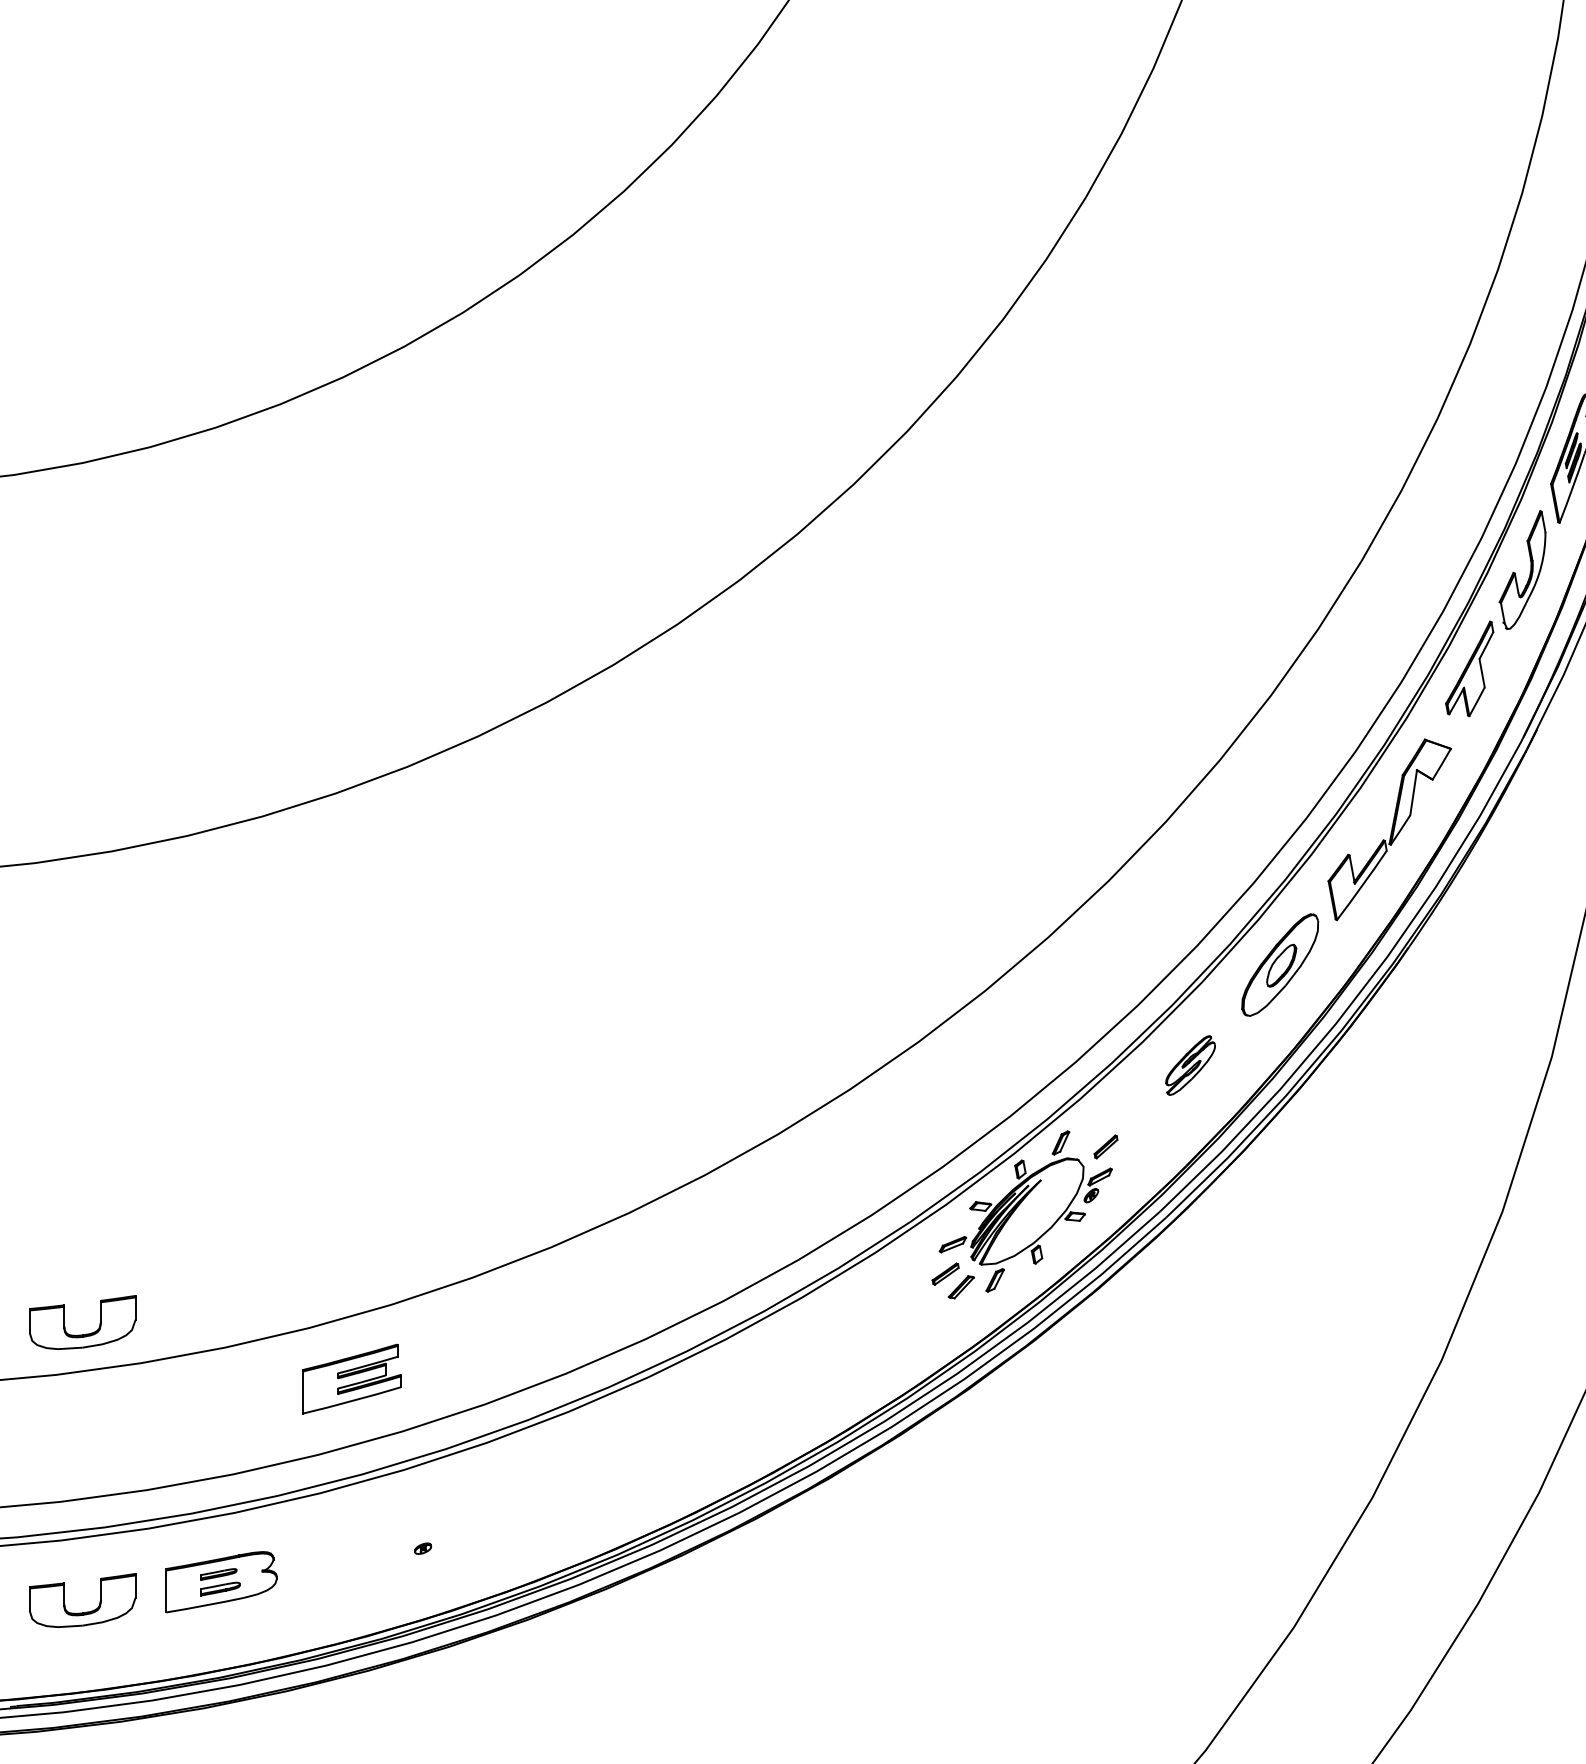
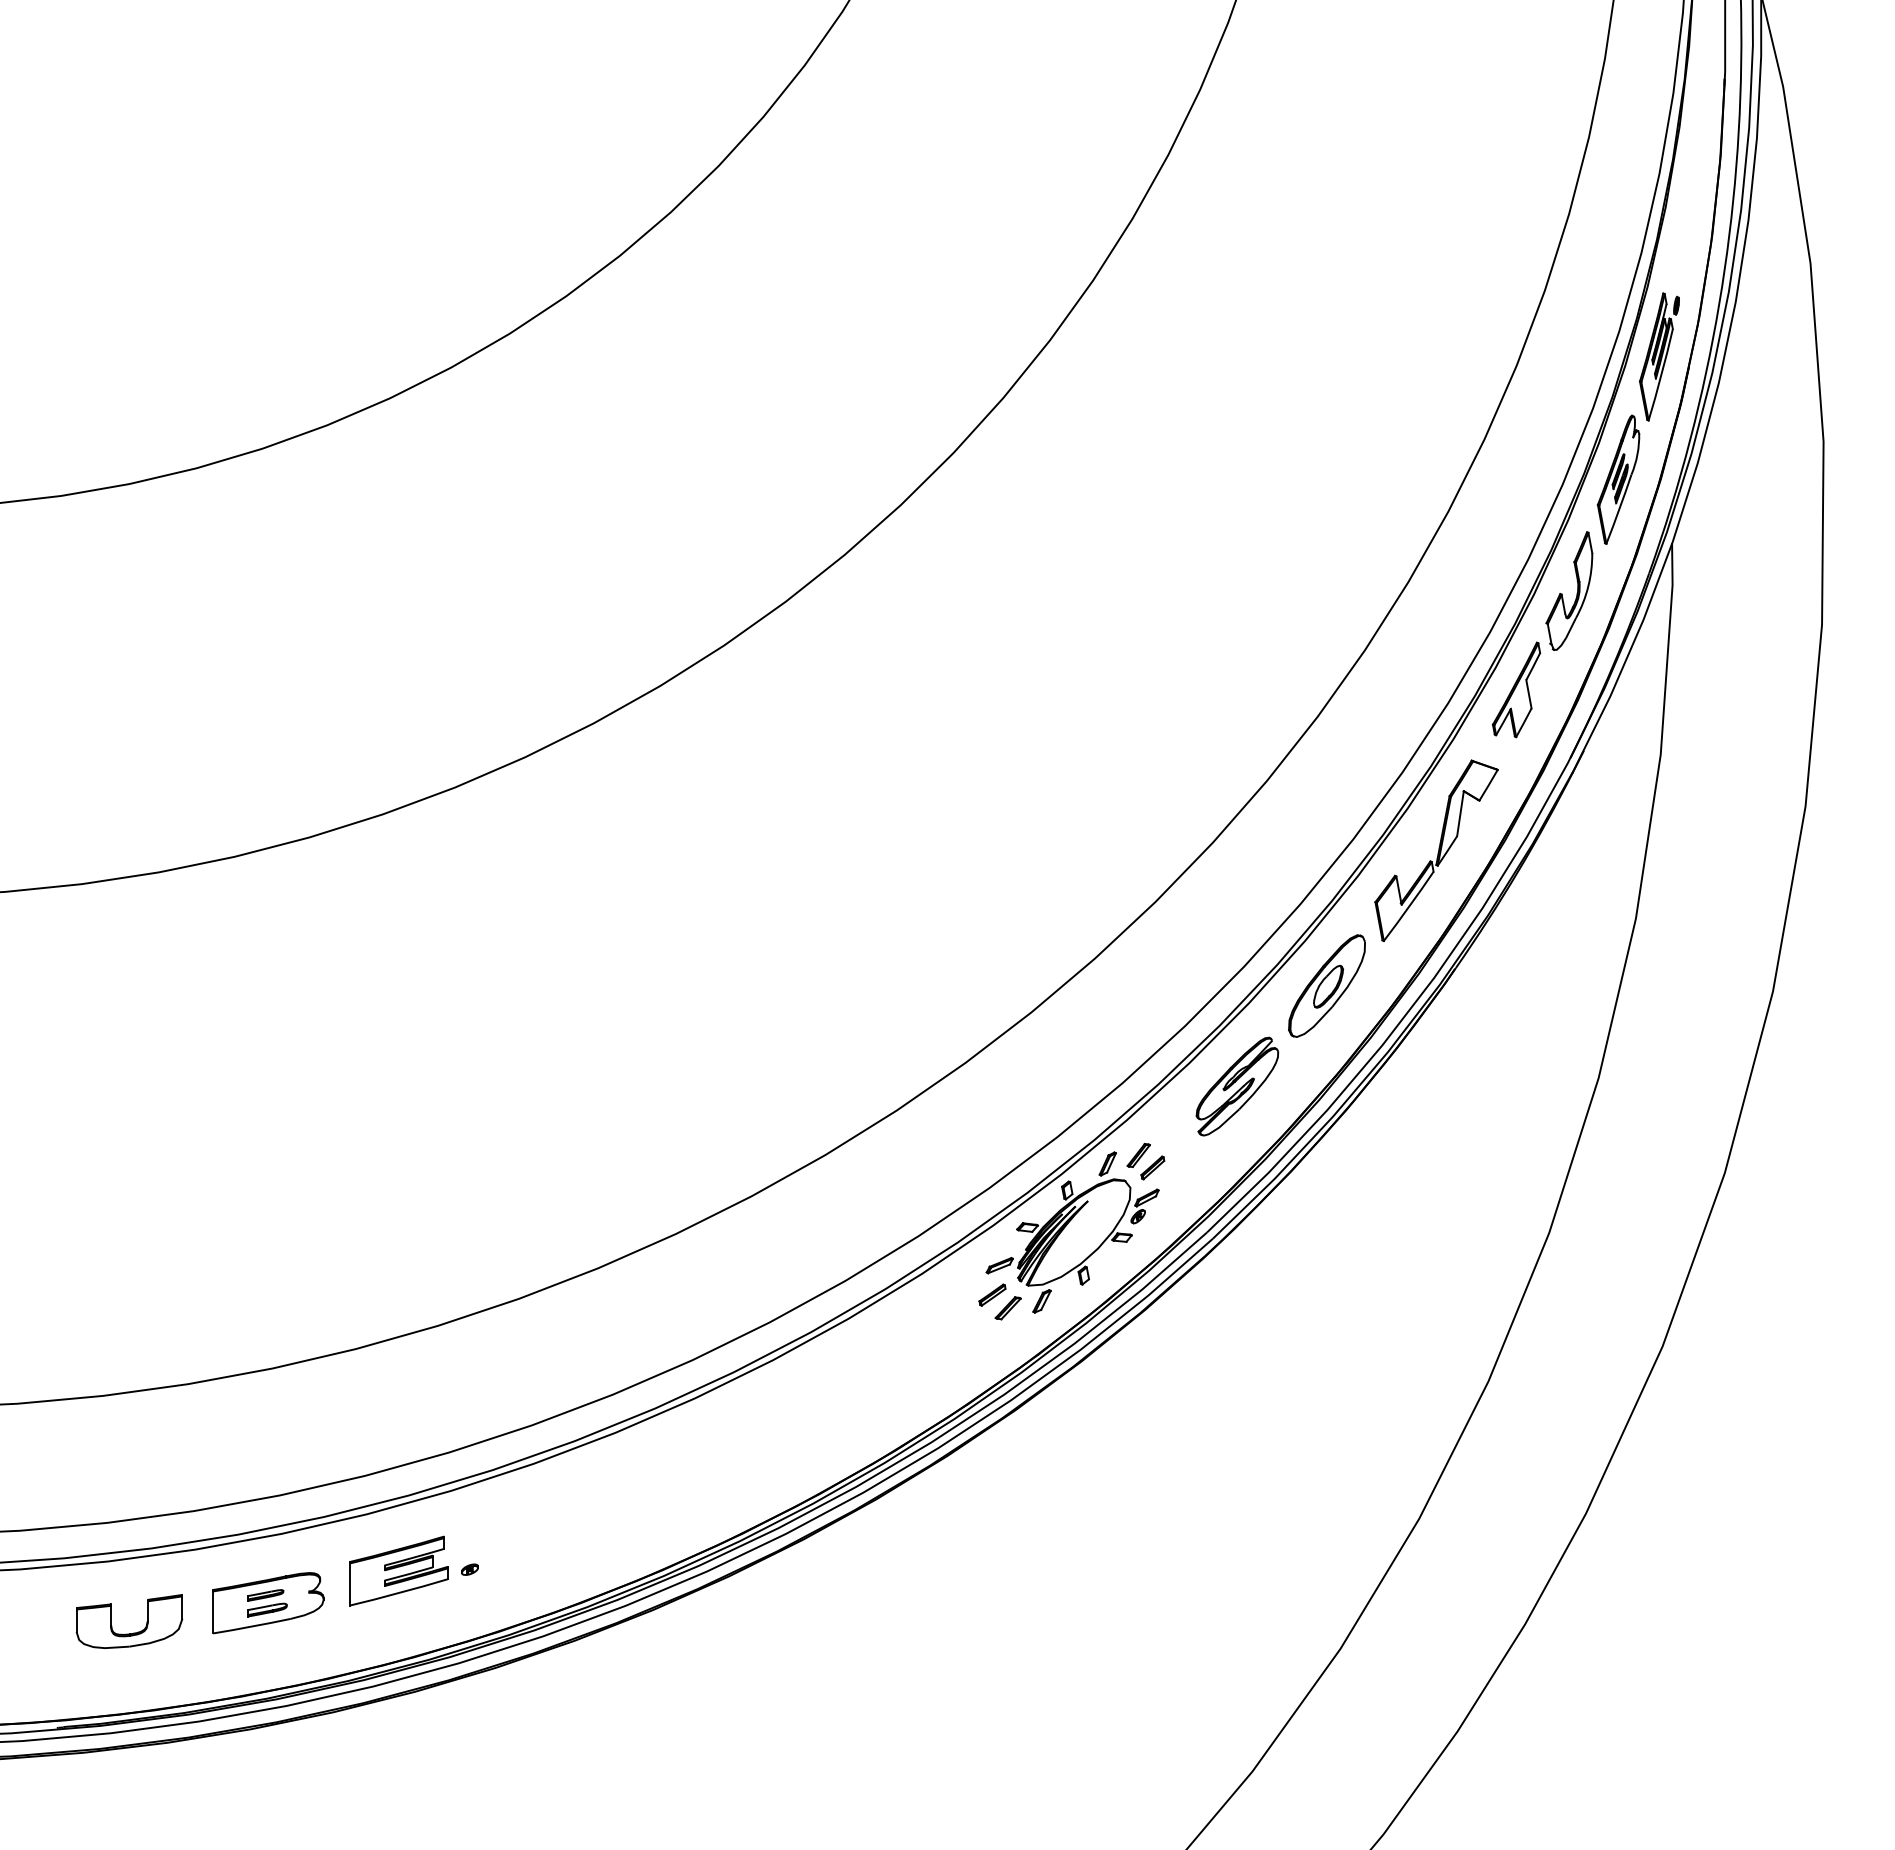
part: (1190, 1065) -> (1237, 1086), size x1.67
part: (1091, 1134) -> (1138, 1155), added
part: (86, 1333) -> (133, 1354), removed
part: (351, 1378) -> (398, 1570), moved

